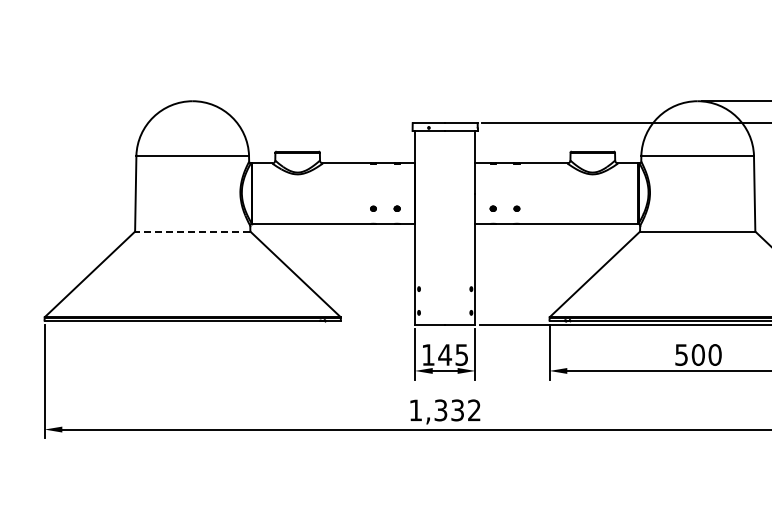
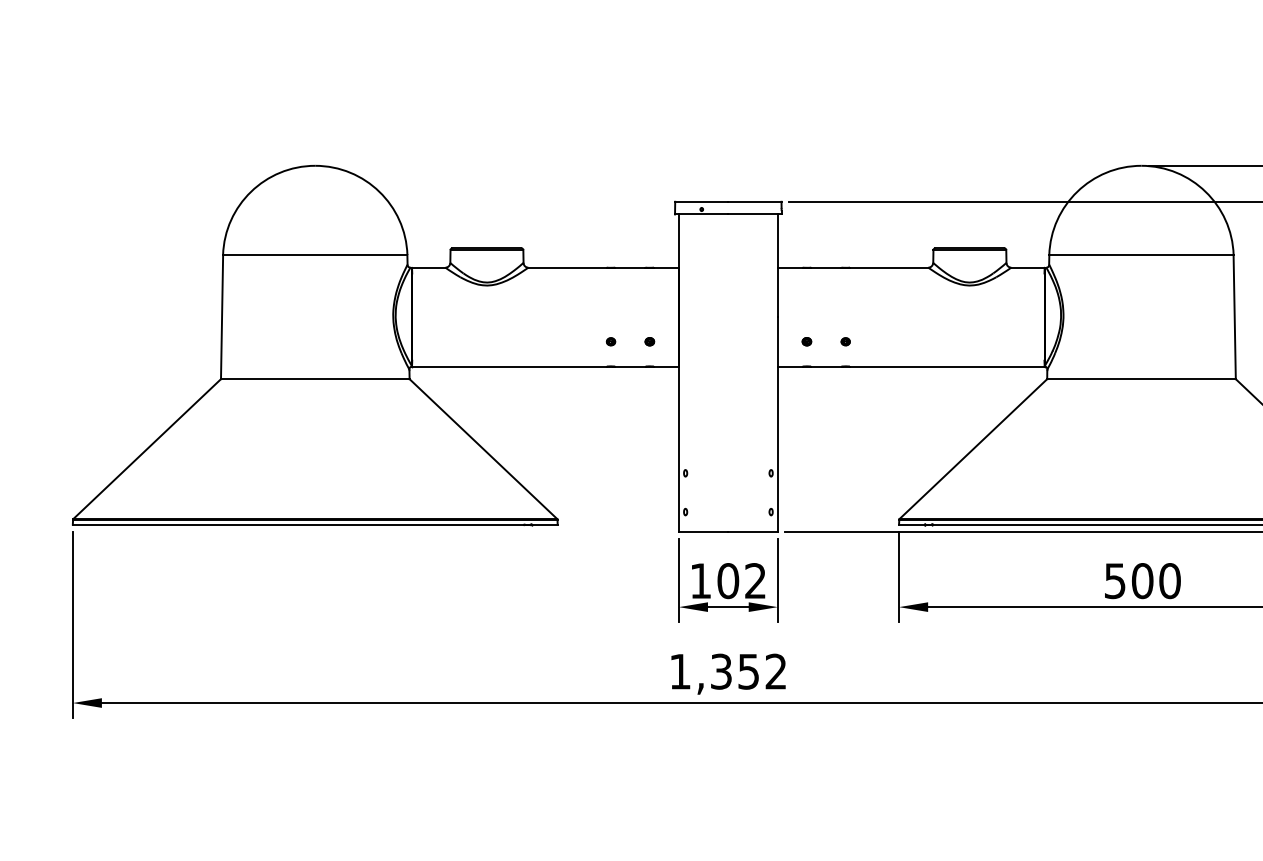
line: (192, 231) -> (314, 378), dashed -> solid
text: (452, 354) -> (740, 580), 145 -> 102
text: (457, 409) -> (748, 670), 1,332 -> 1,352

